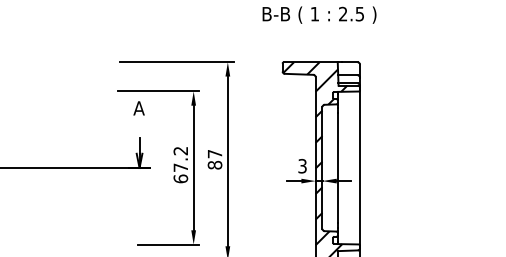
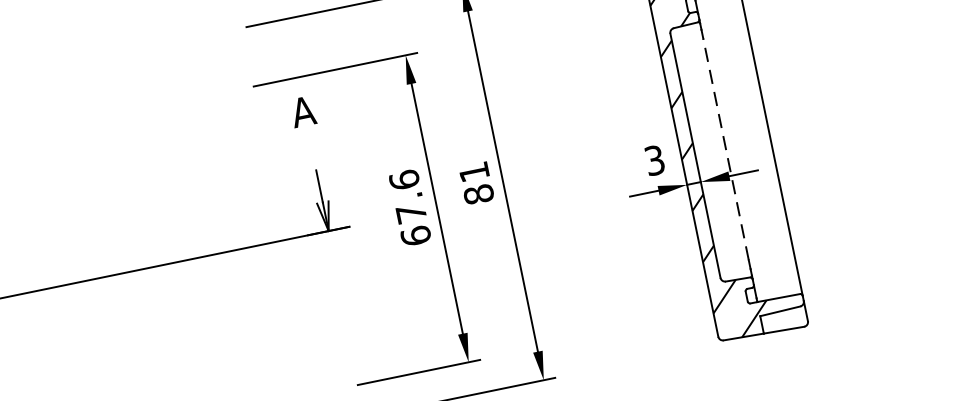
text: (180, 150) -> (403, 179), 67.2 -> 67.6
text: (215, 154) -> (475, 172), 87 -> 81
line: (337, 167) -> (725, 148), solid -> dashed

